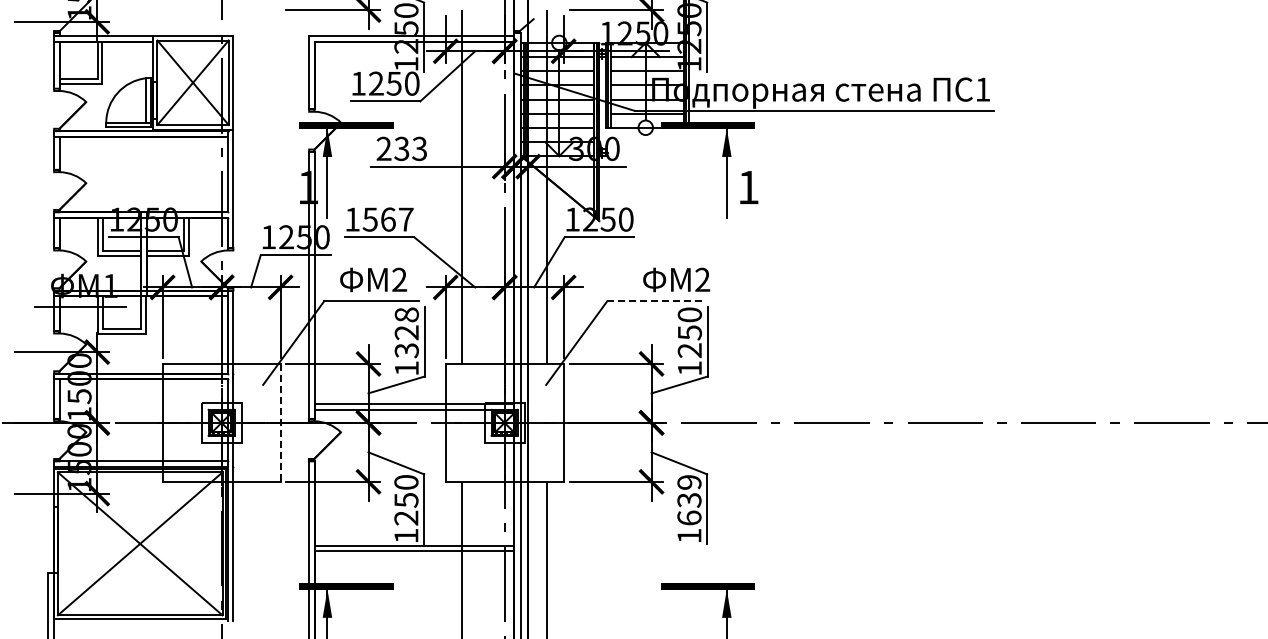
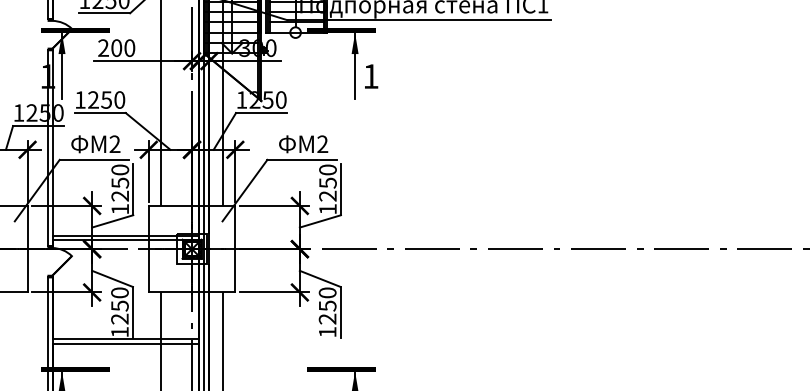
text: (410, 148) -> (122, 47), 233 -> 200
text: (387, 219) -> (106, 99), 1567 -> 1250
text: (676, 279) -> (303, 143), moved
line: (654, 301) -> (302, 160), dashed -> solid
text: (406, 332) -> (120, 182), 1328 -> 1250
line: (280, 422) -> (27, 248), dashed -> solid
text: (689, 500) -> (327, 306), 1639 -> 1250

